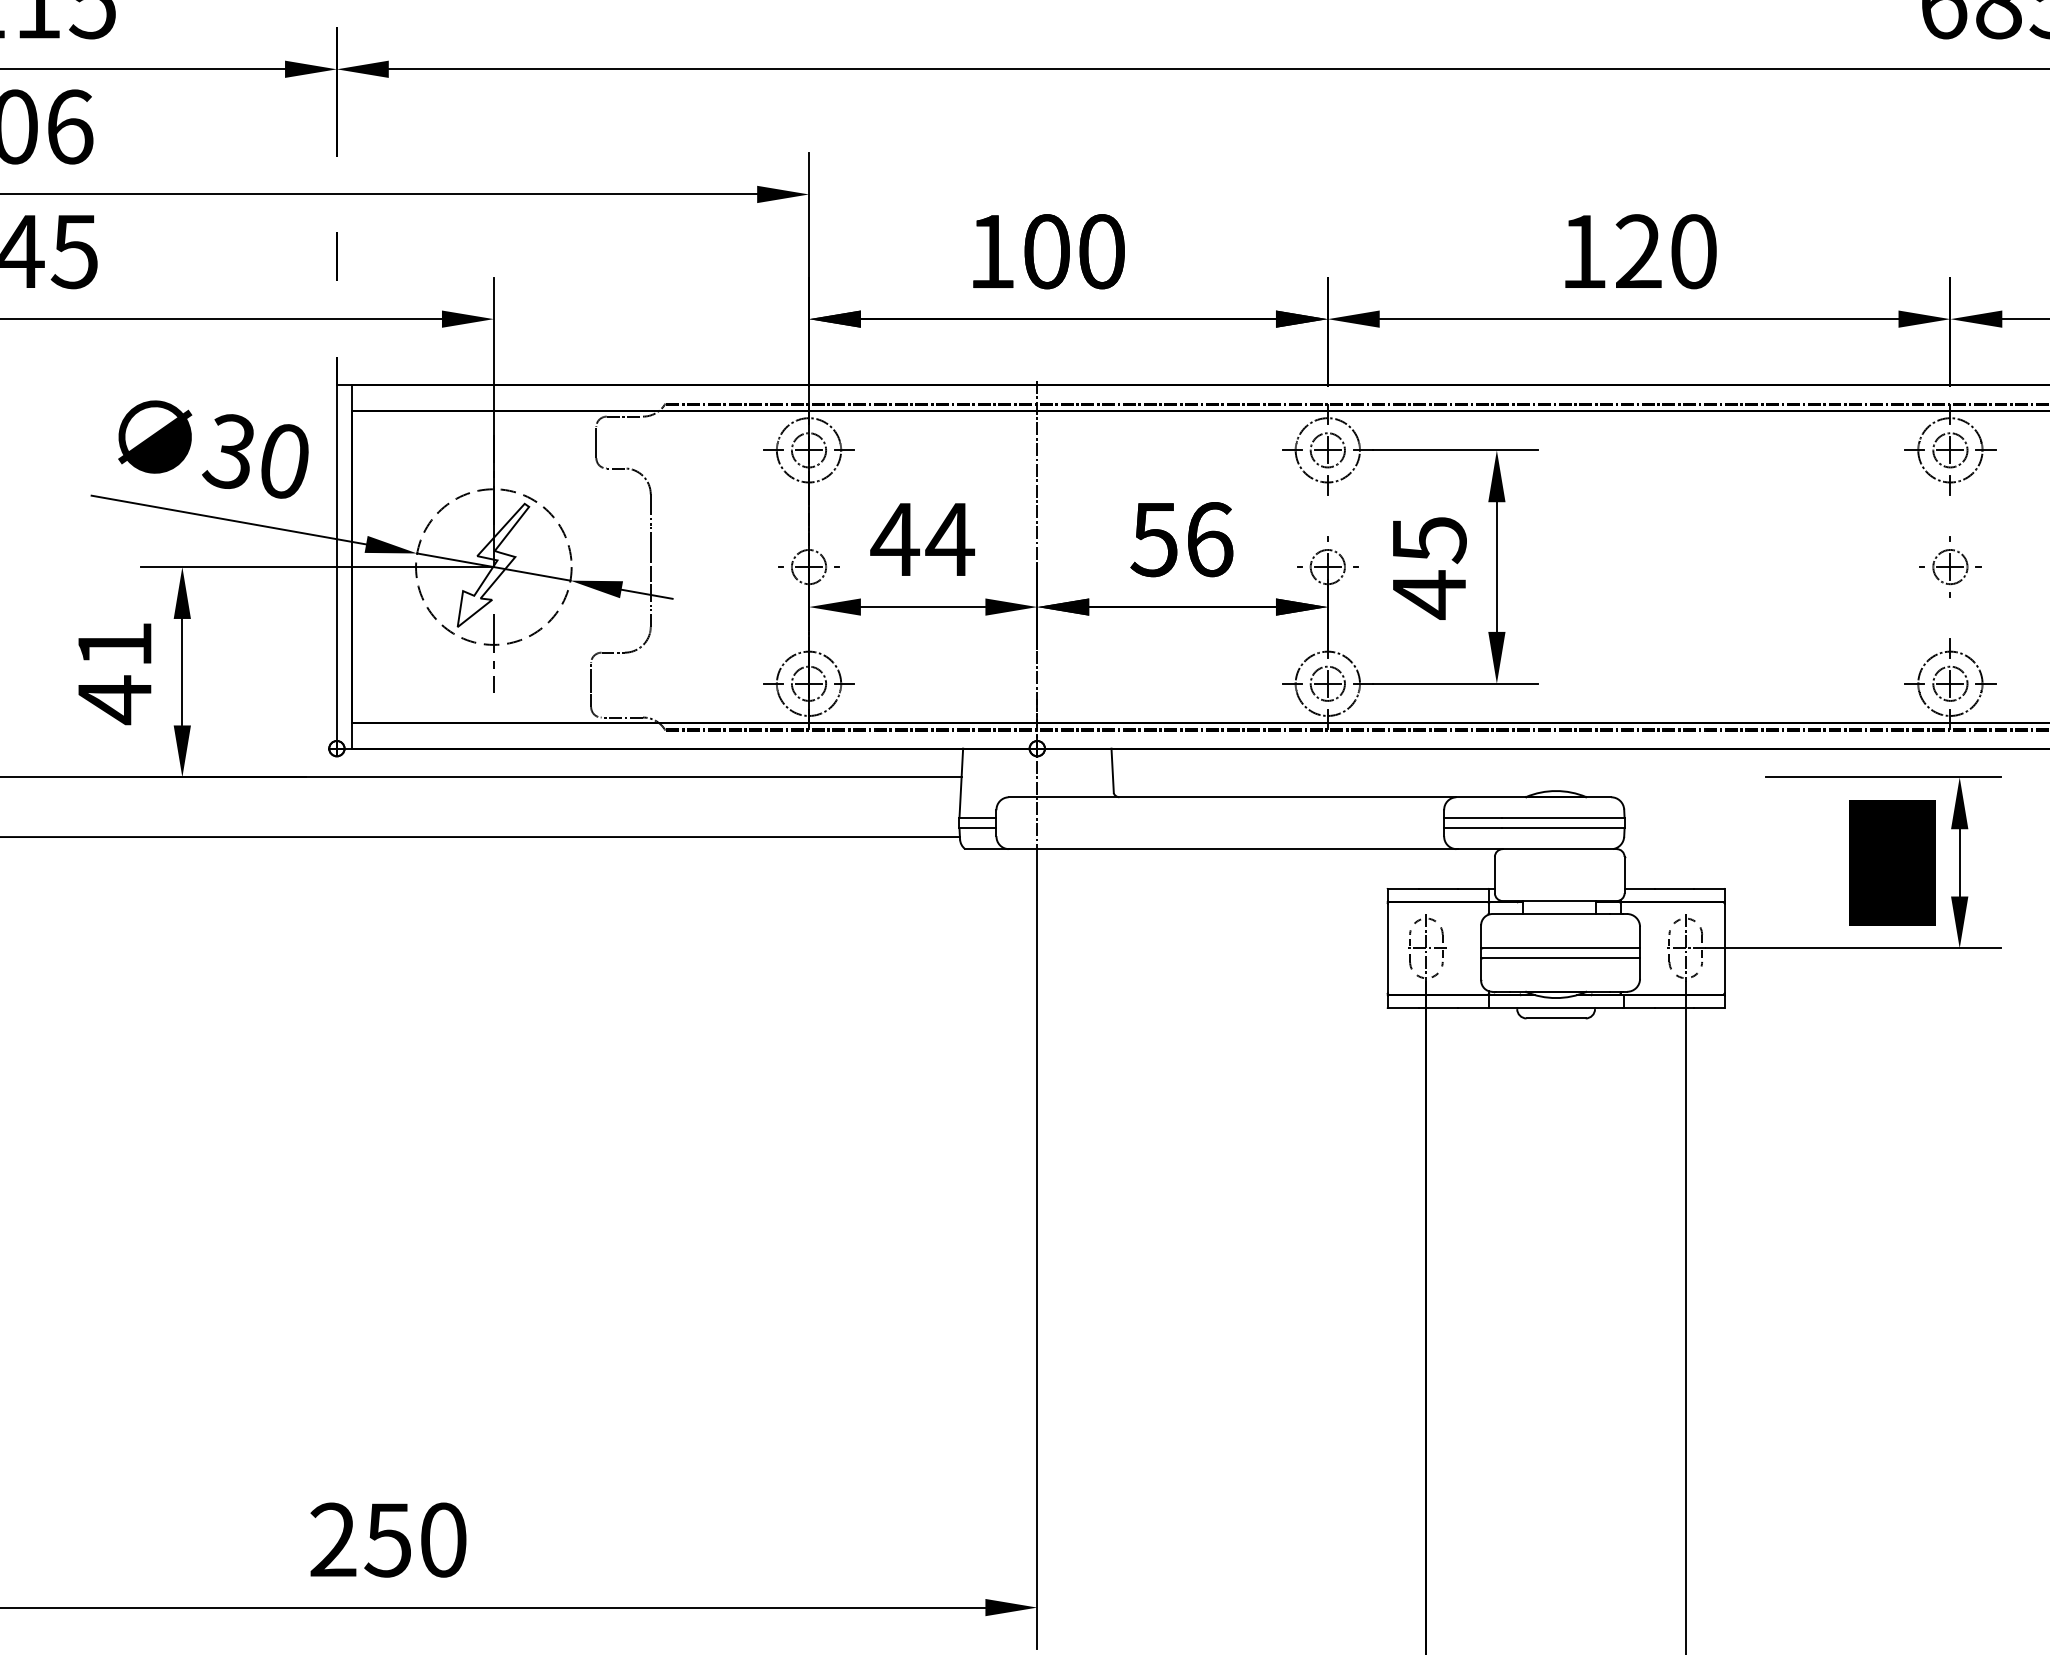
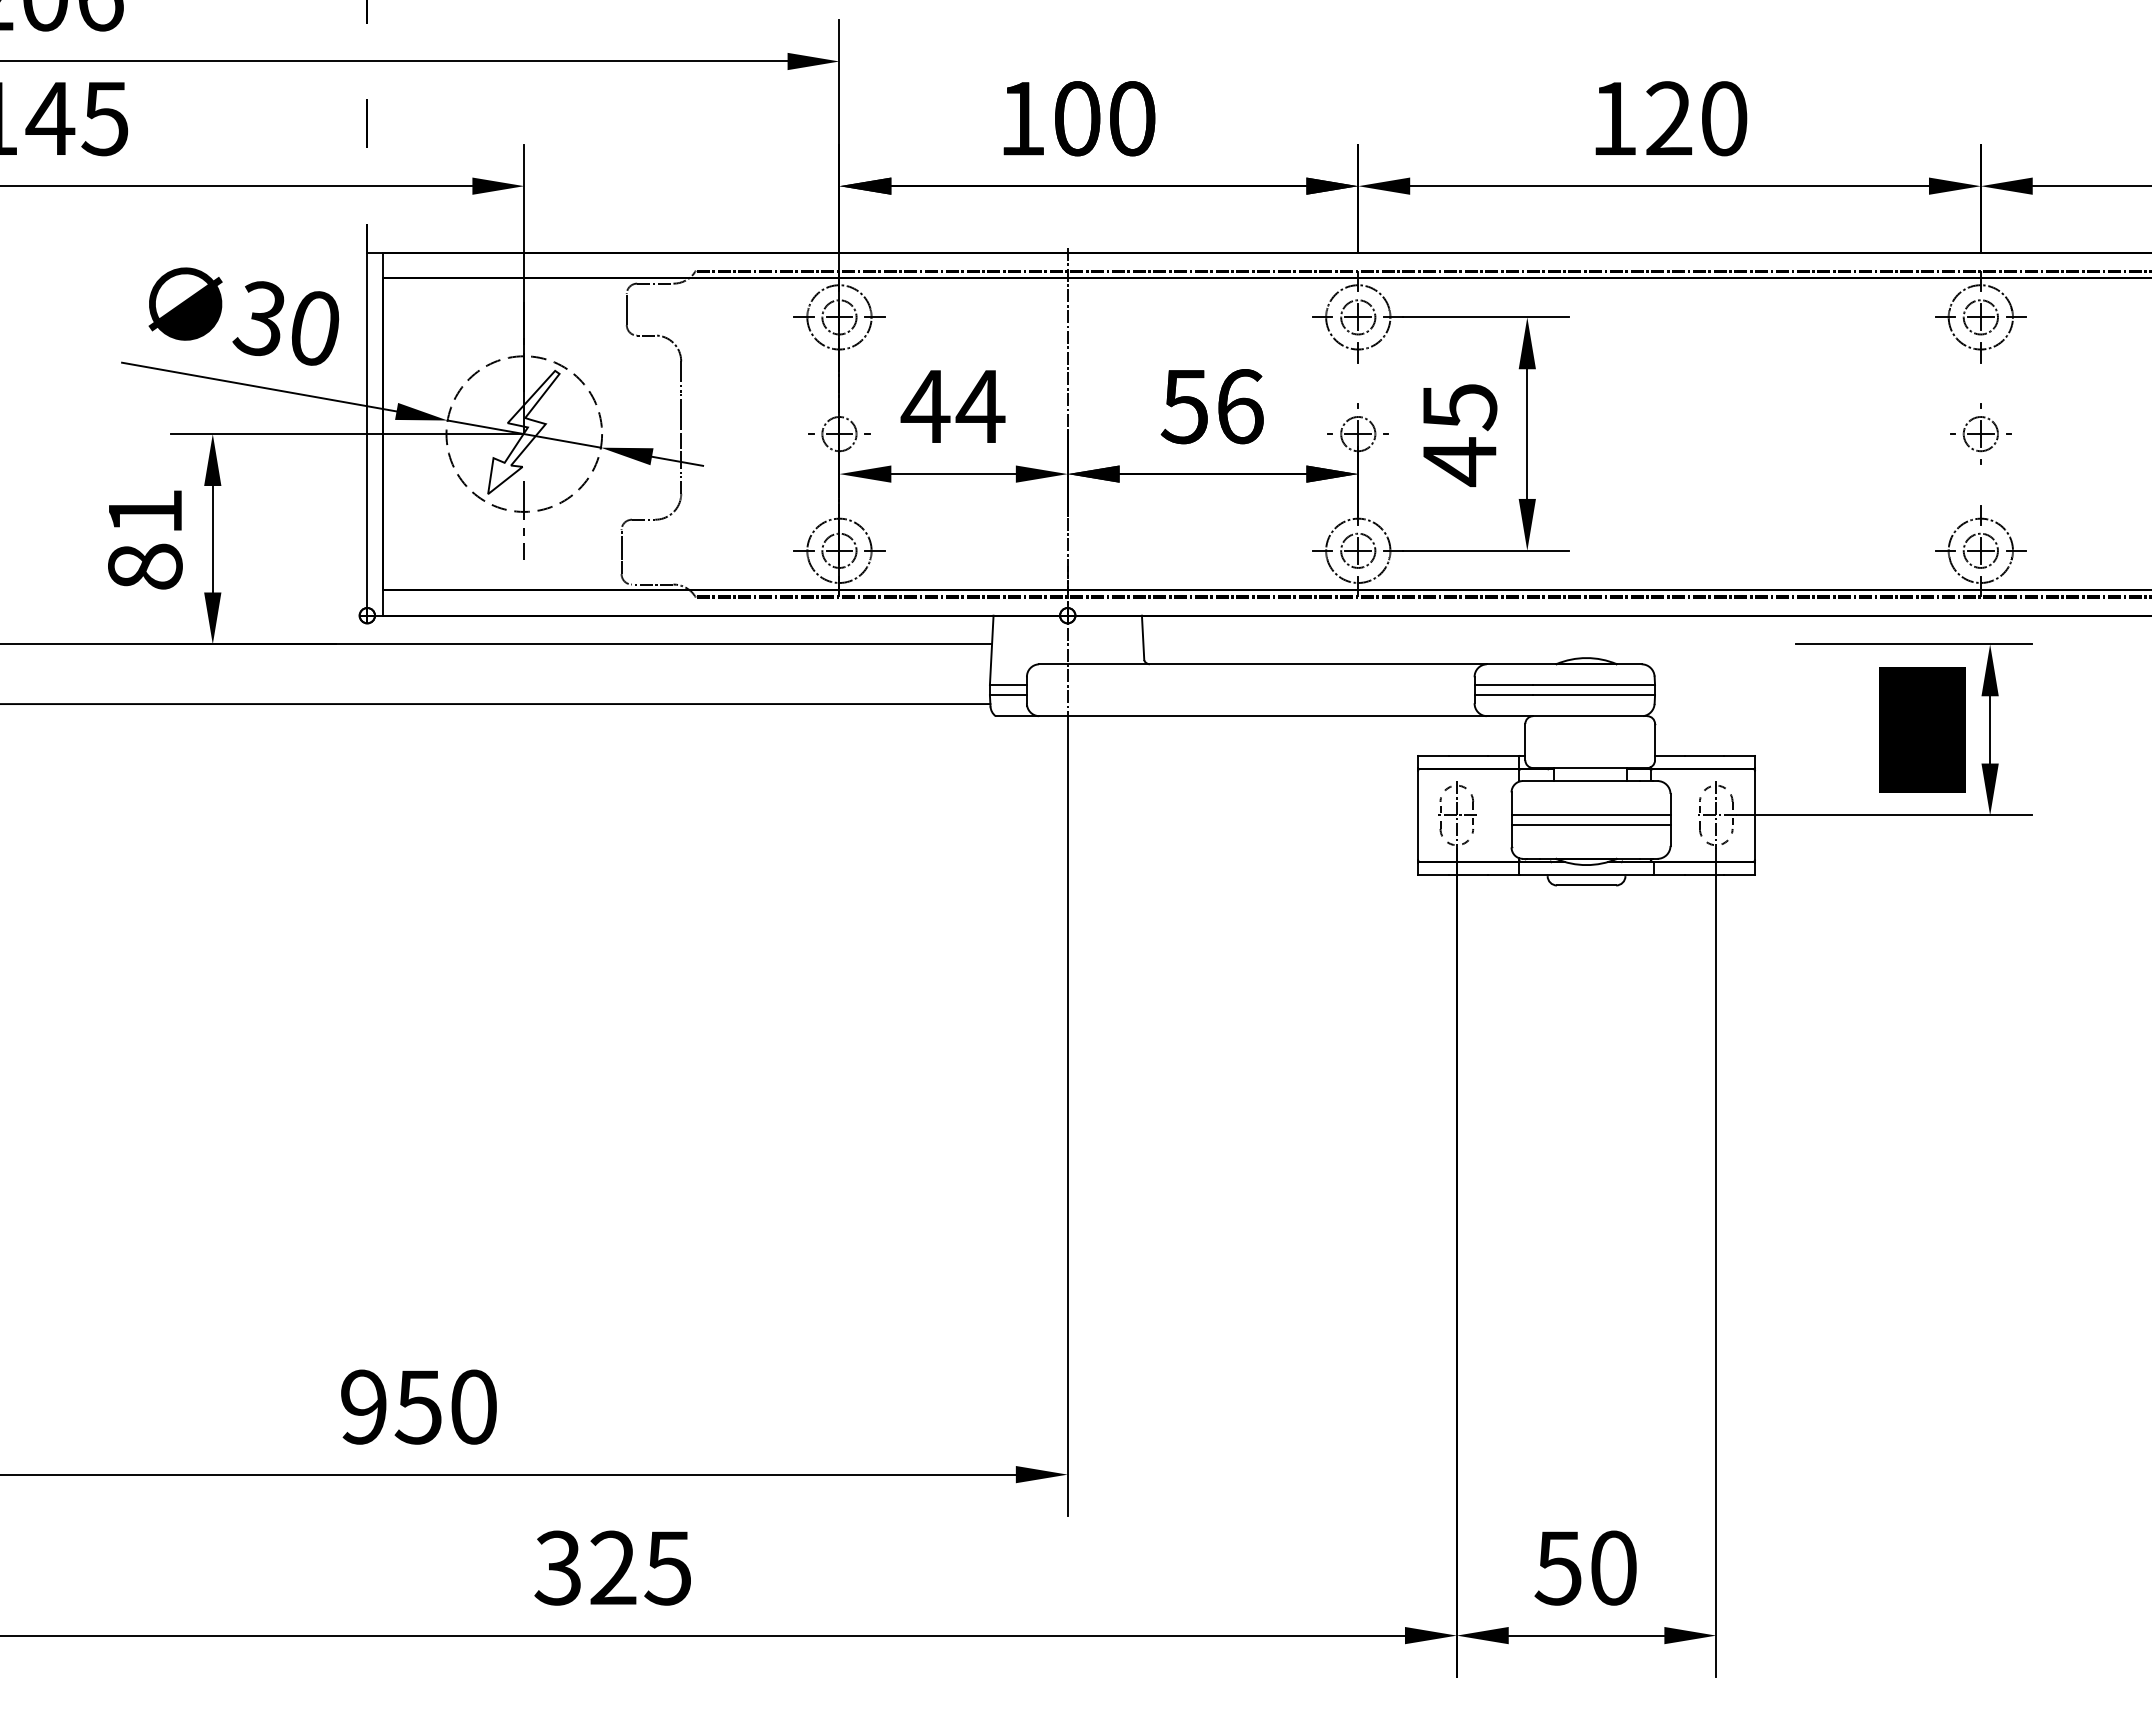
text: (115, 700) -> (145, 567), 41 -> 81
text: (333, 1540) -> (363, 1407), 250 -> 950

